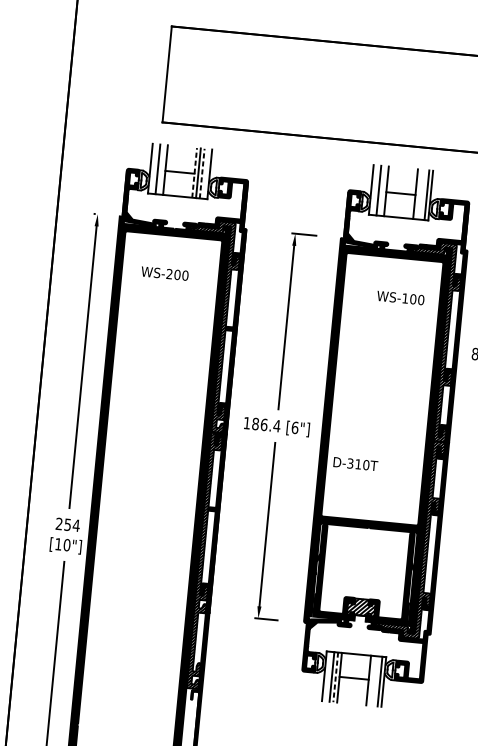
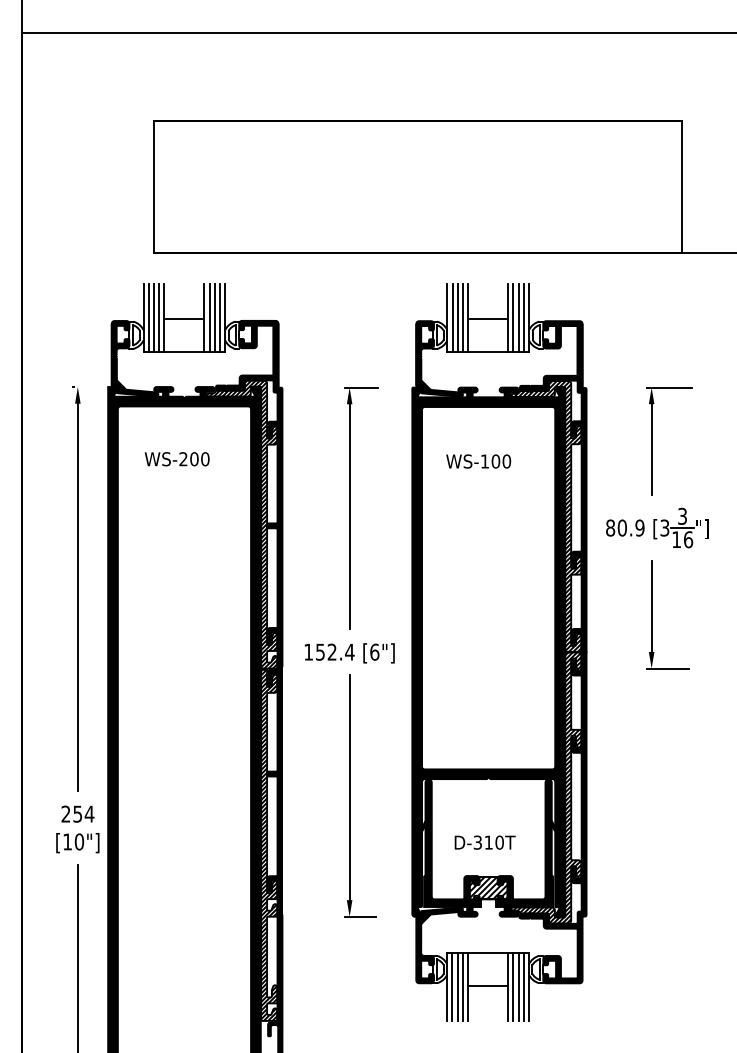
line: (154, 168) -> (148, 317), added
line: (162, 169) -> (159, 317), added
line: (194, 172) -> (204, 317), dashed -> solid
line: (202, 173) -> (214, 317), dashed -> solid
line: (206, 173) -> (220, 317), added
line: (375, 189) -> (452, 317), added
line: (382, 190) -> (462, 317), added
line: (419, 194) -> (513, 317), added
line: (423, 194) -> (518, 317), added
text: (400, 298) -> (478, 461), moved
text: (260, 423) -> (326, 651), 186.4 -> 152.4
text: (355, 463) -> (484, 842), moved
line: (328, 676) -> (452, 986), added
line: (335, 677) -> (462, 987), dashed -> solid
line: (372, 680) -> (513, 986), added
line: (376, 681) -> (518, 986), added

